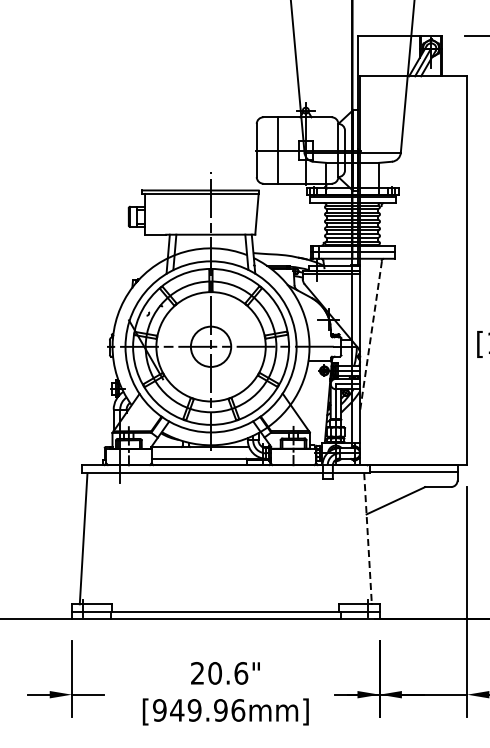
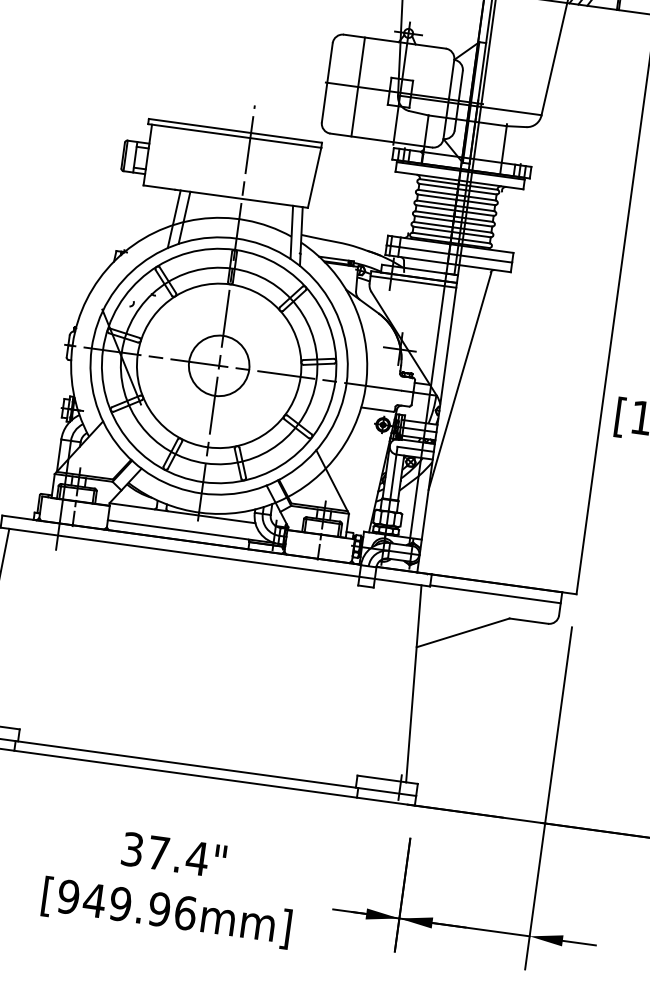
line: (371, 334) -> (460, 380), dashed -> solid
line: (368, 538) -> (414, 683), dashed -> solid
text: (219, 673) -> (165, 854), 20.6" -> 37.4"

